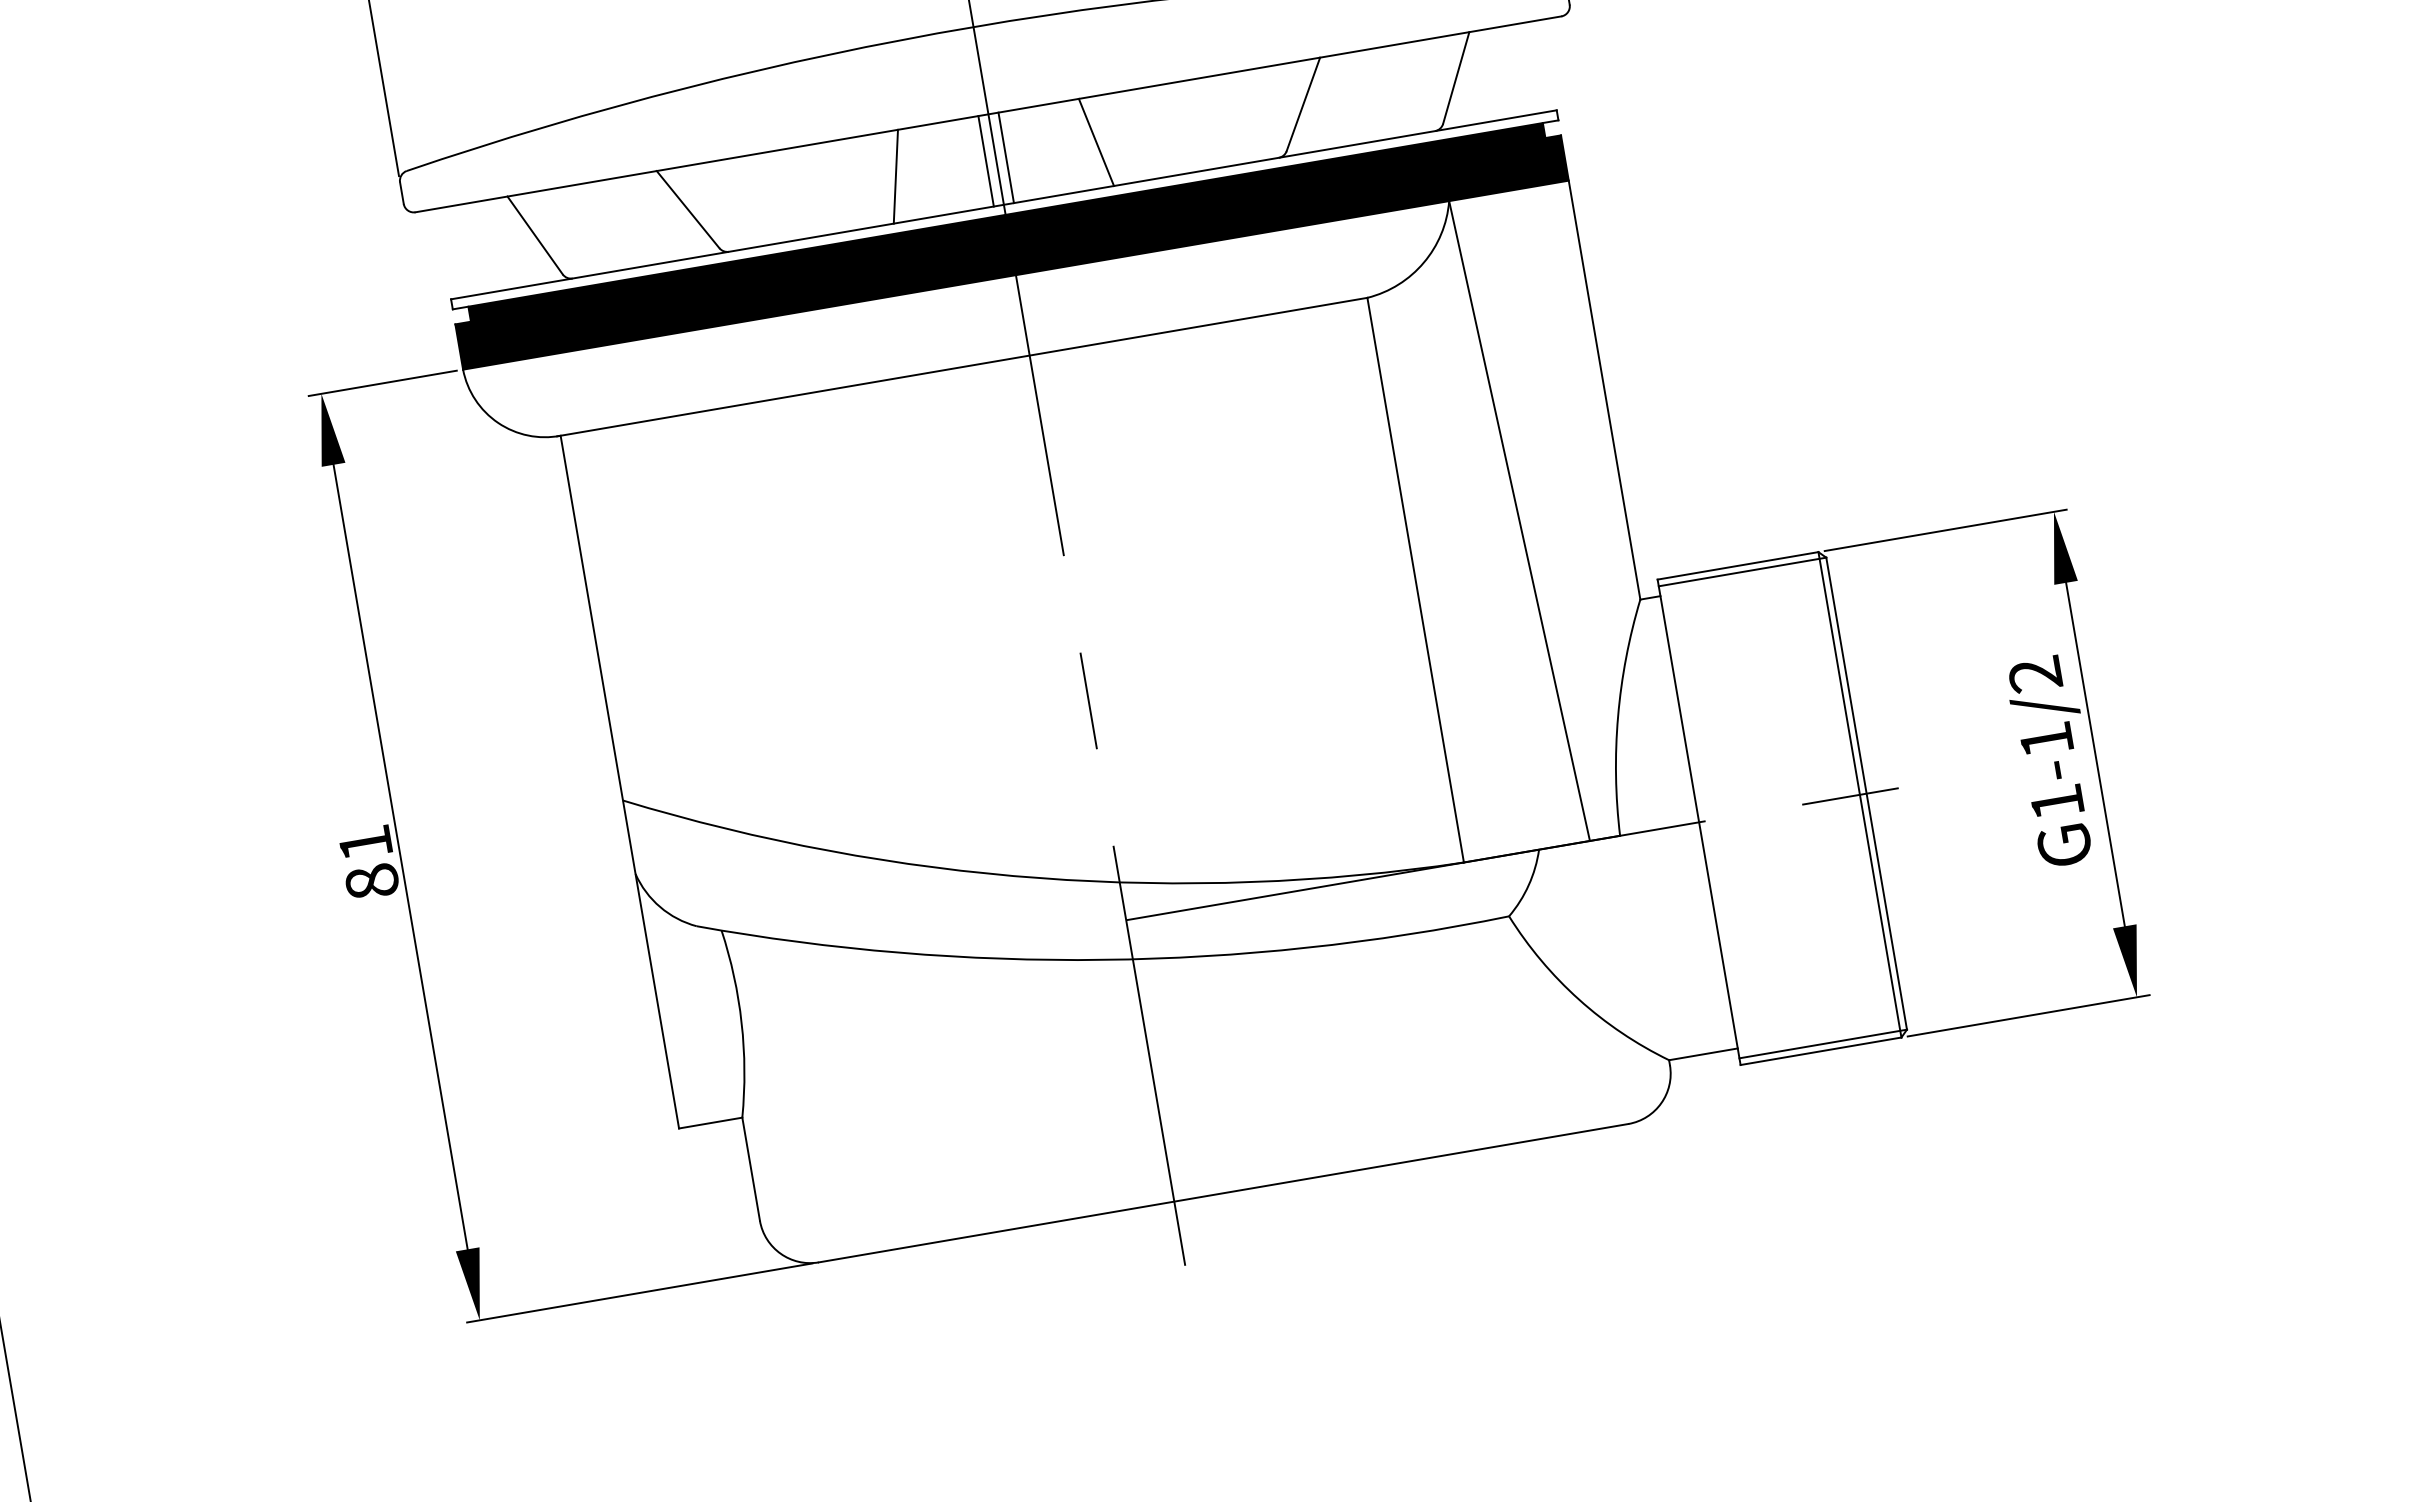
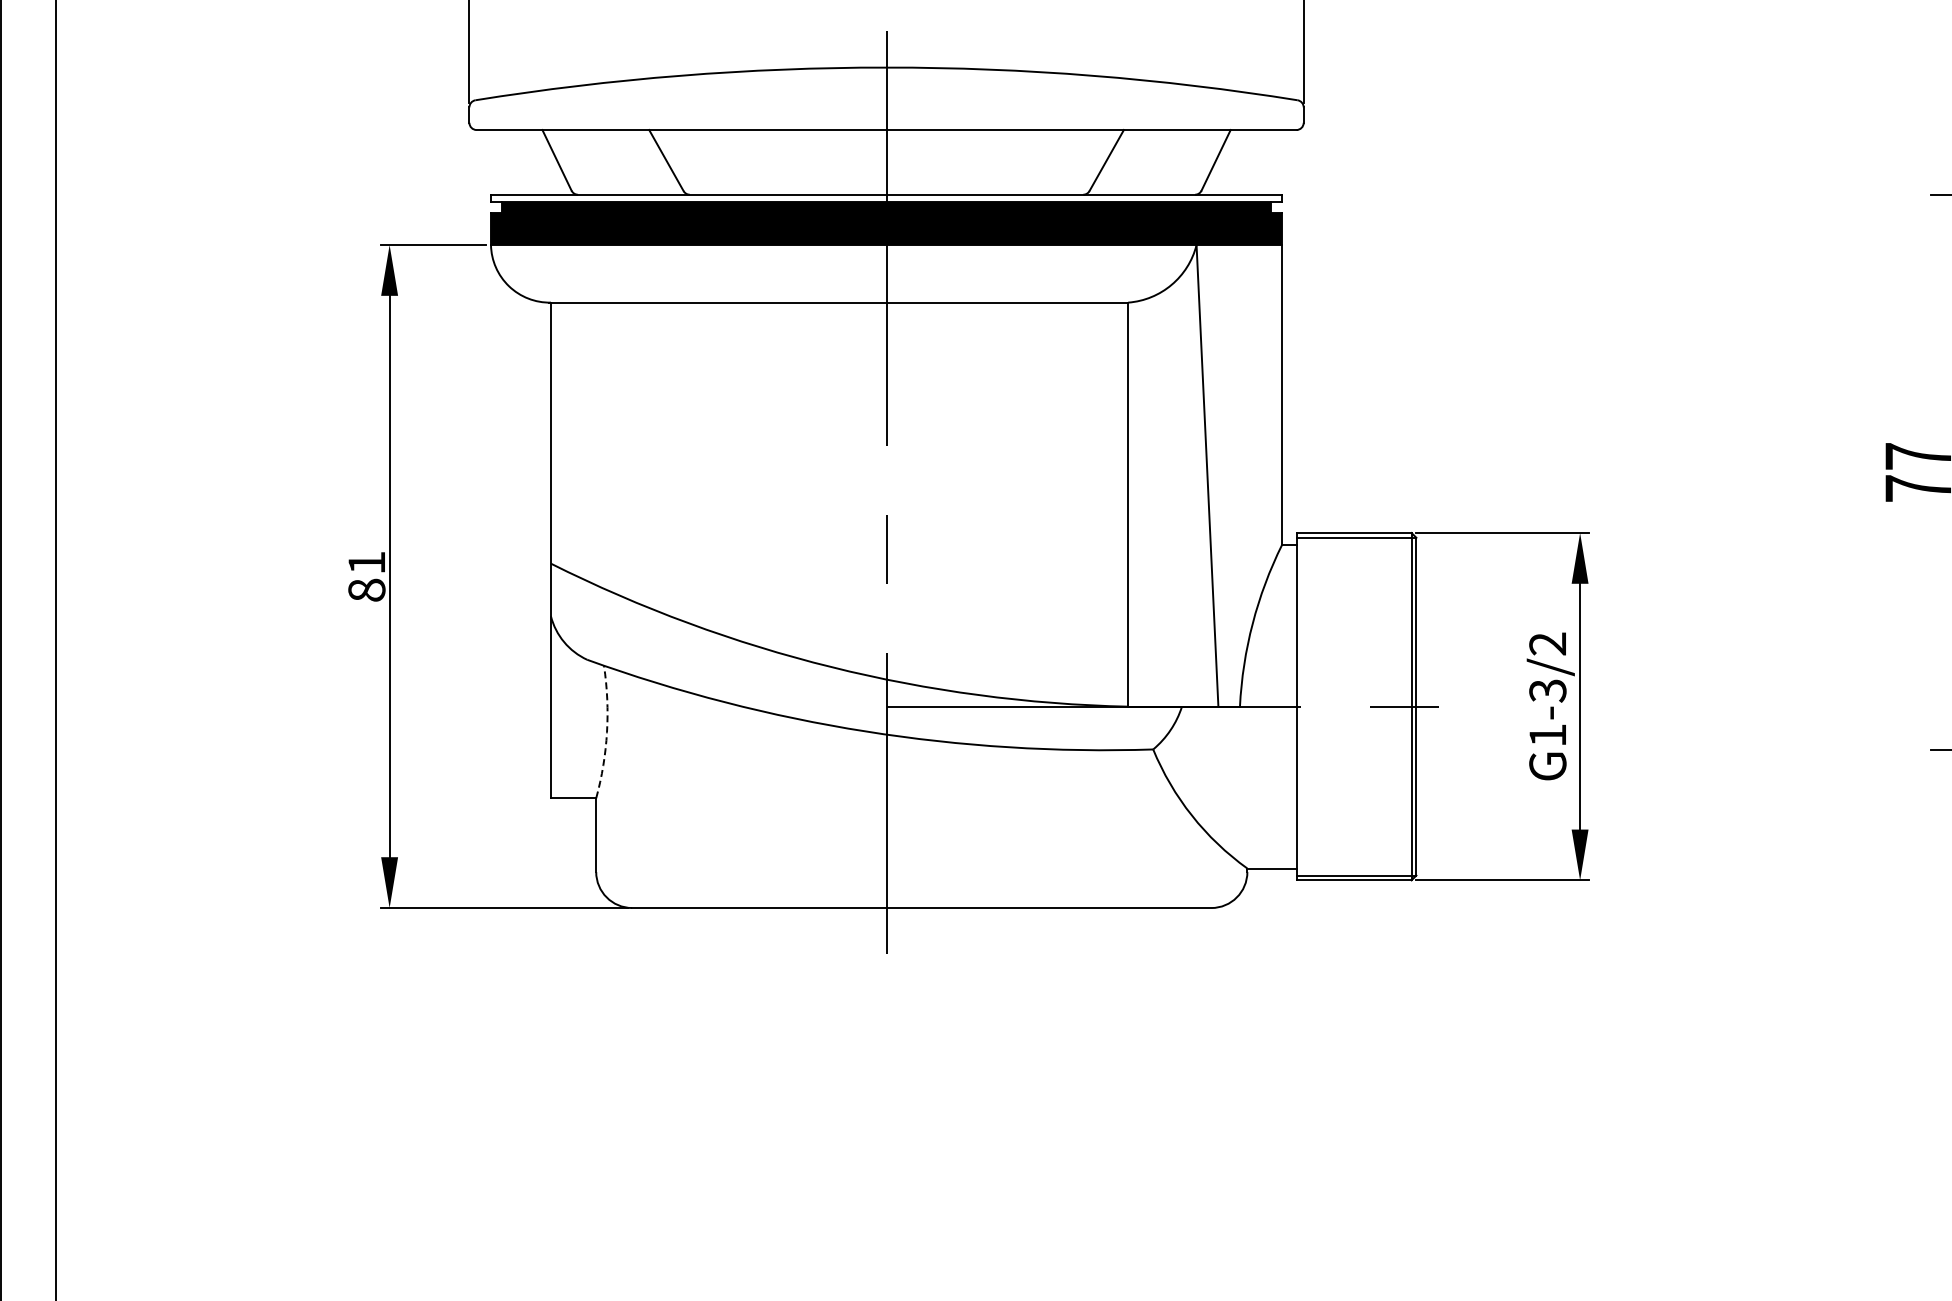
line: (1096, 142) -> (958, 162), removed
line: (1005, 158) -> (893, 162), removed
line: (986, 161) -> (879, 162), removed
line: (895, 176) -> (814, 162), removed
text: (2046, 739) -> (1547, 690), G1-1/2 -> G1-3/2
arc: (742, 1022) -> (607, 732), solid -> dashed

